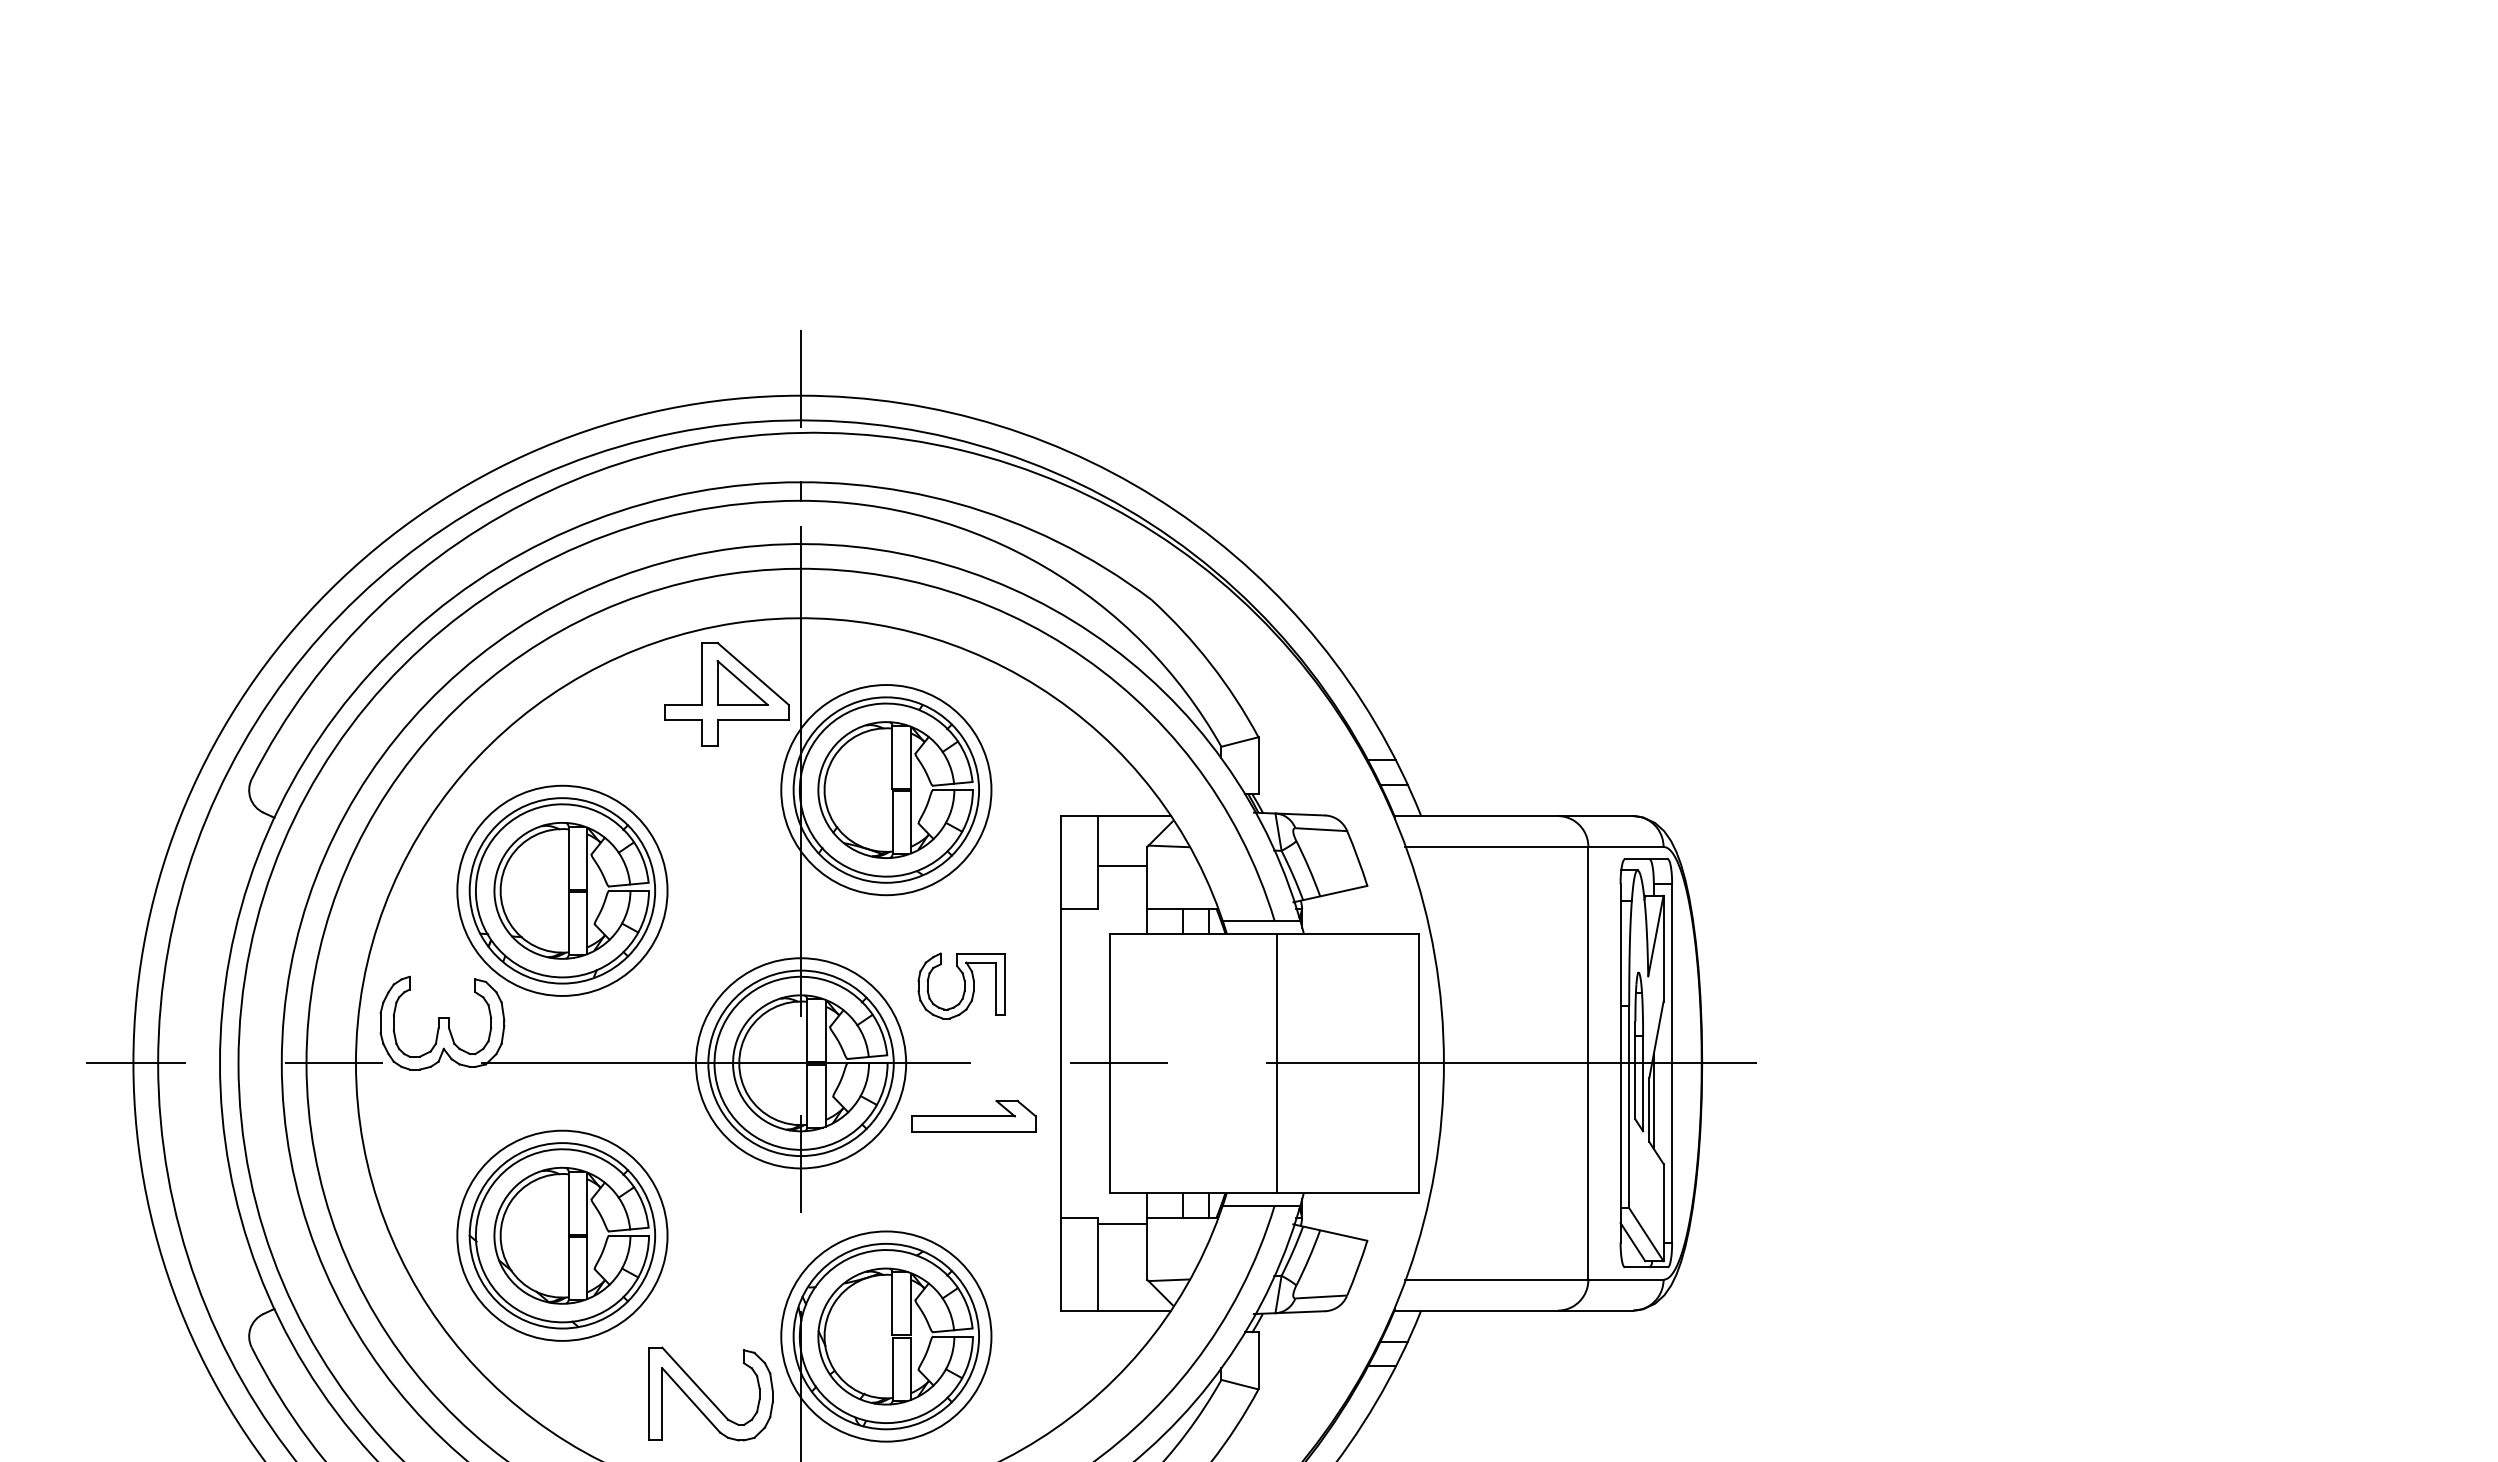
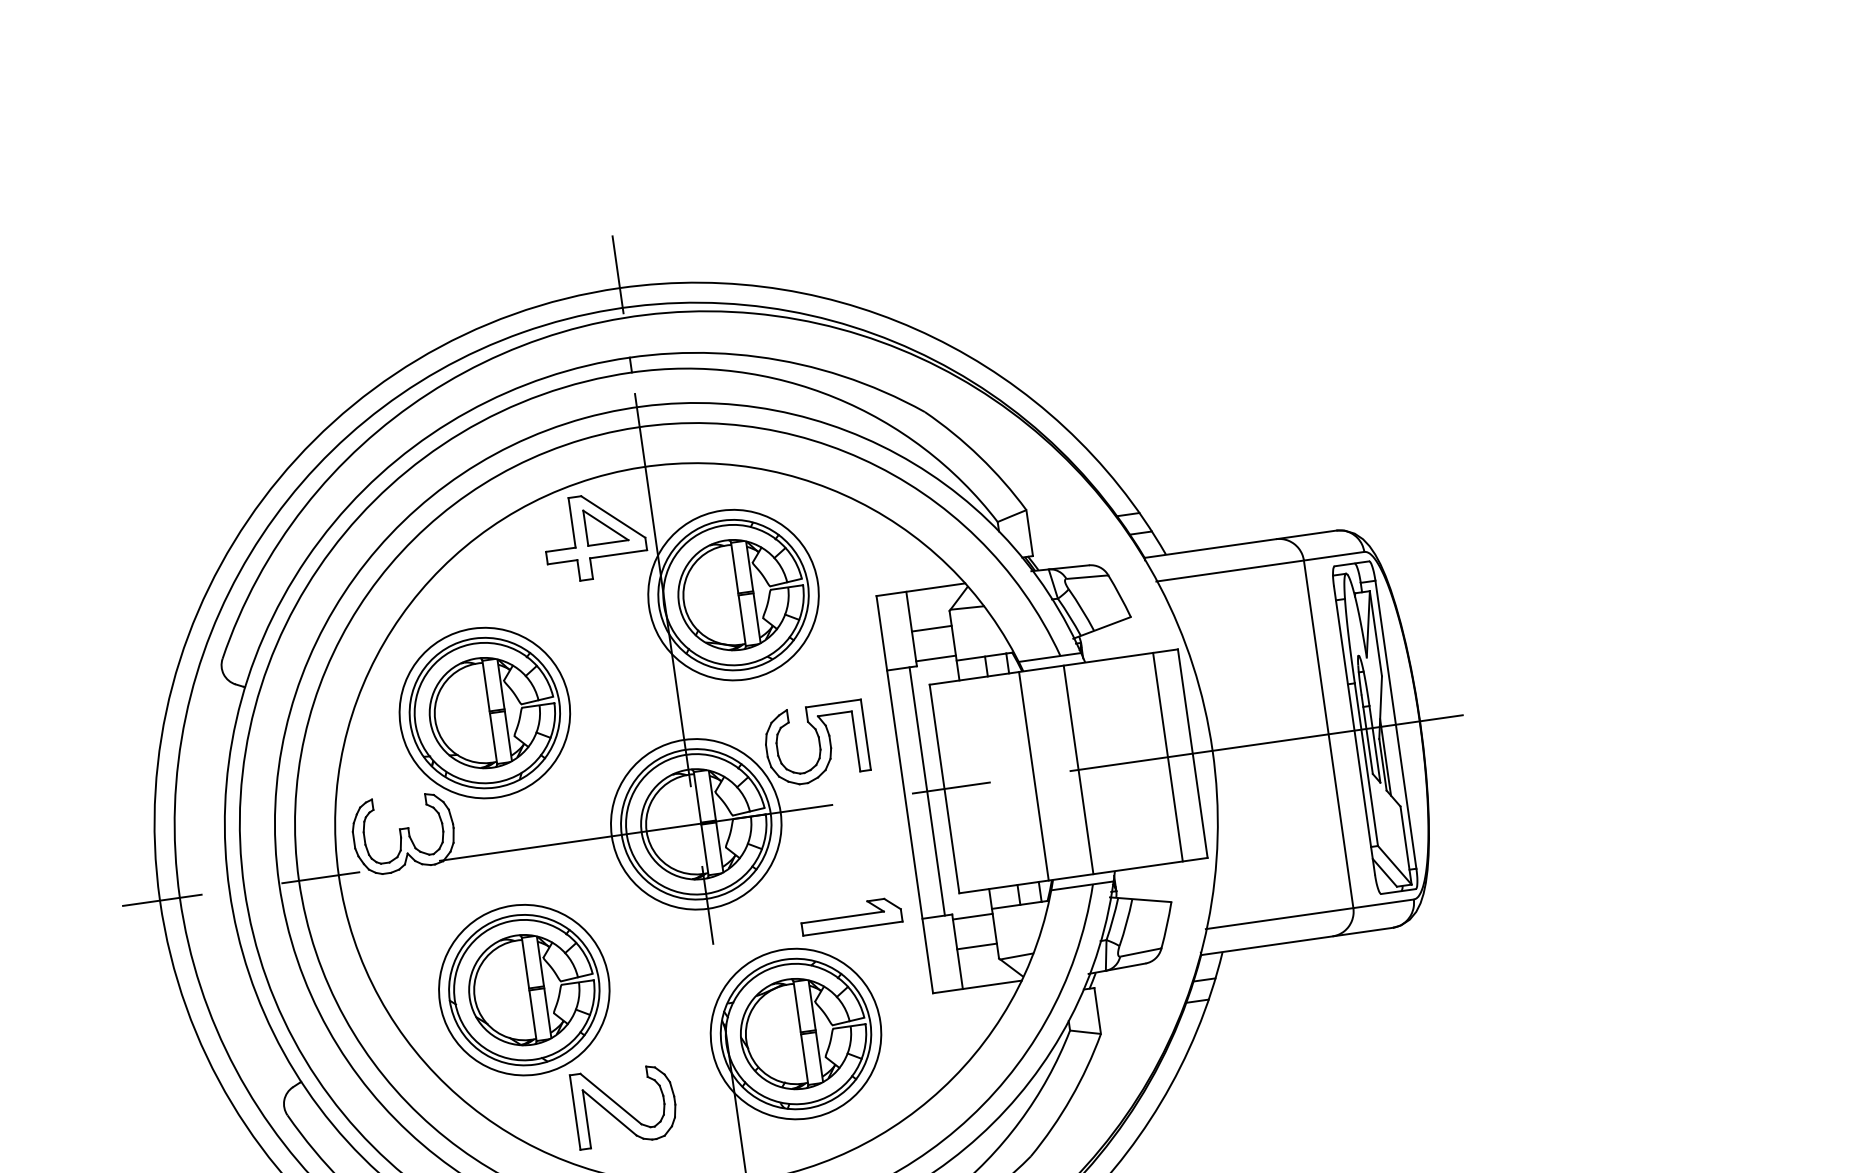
line: (1122, 902) -> (936, 658), added
part: (961, 985) -> (816, 743), size x1.43
line: (1088, 1062) -> (927, 790), added
line: (1221, 1063) -> (1033, 776), added
line: (1388, 1063) -> (1168, 757), added
part: (973, 1115) -> (850, 915), moved
line: (1122, 1261) -> (977, 946), added
part: (710, 1393) -> (624, 1105), moved

